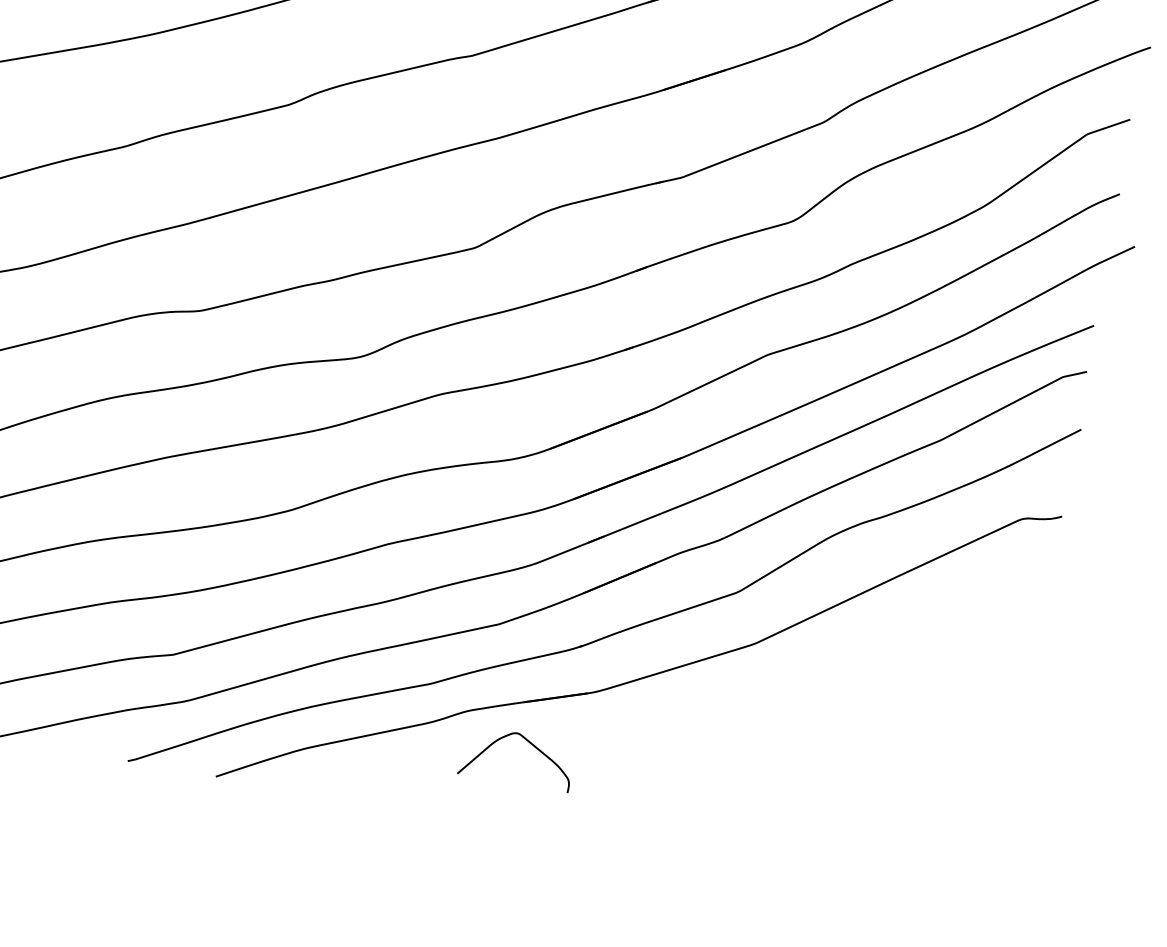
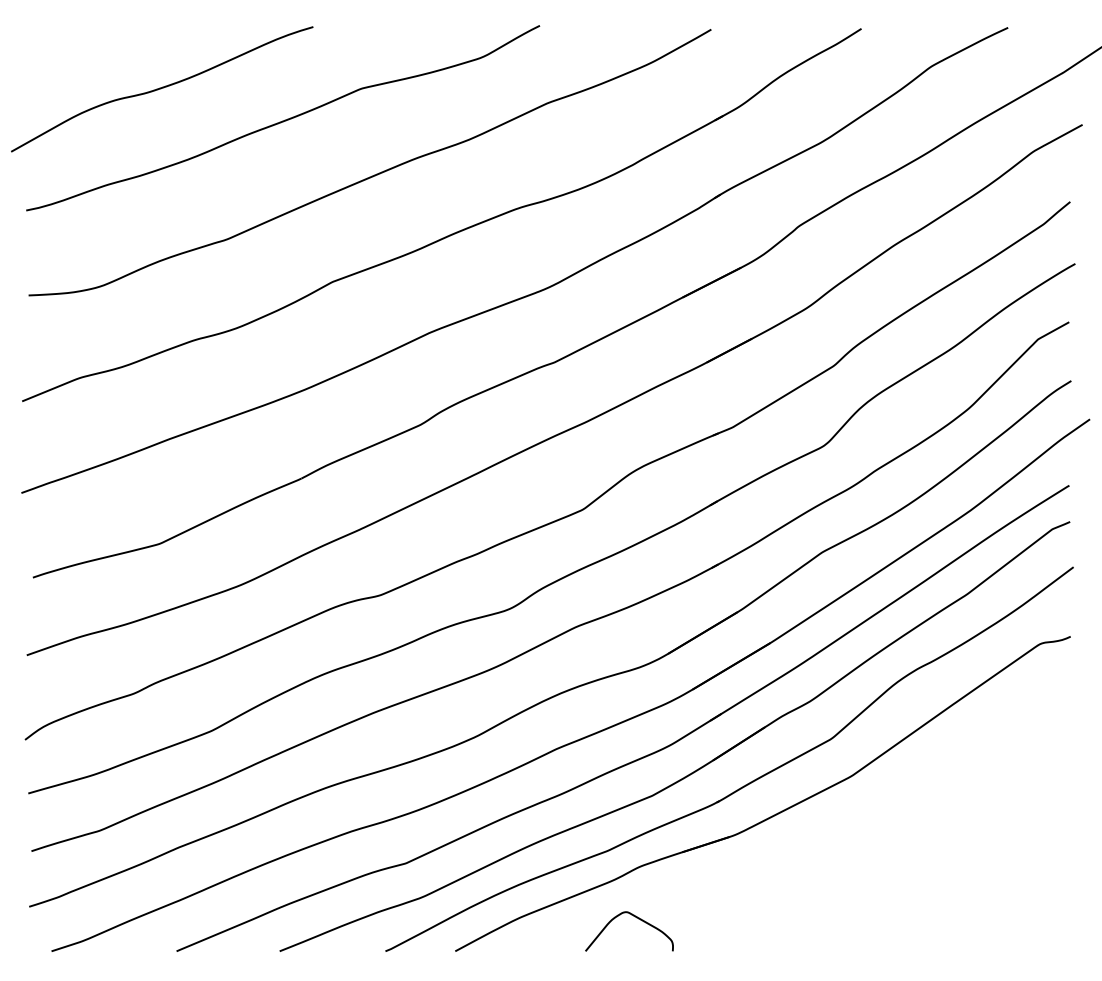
curve: (528, 743) -> (636, 918), moved

